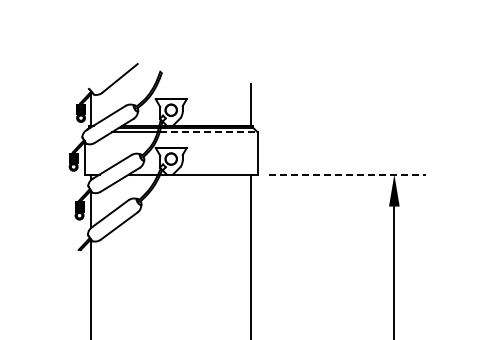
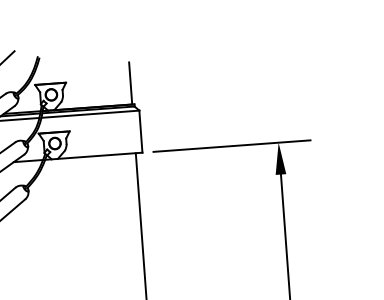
line: (209, 132) -> (91, 114), dashed -> solid
line: (347, 174) -> (231, 146), dashed -> solid

